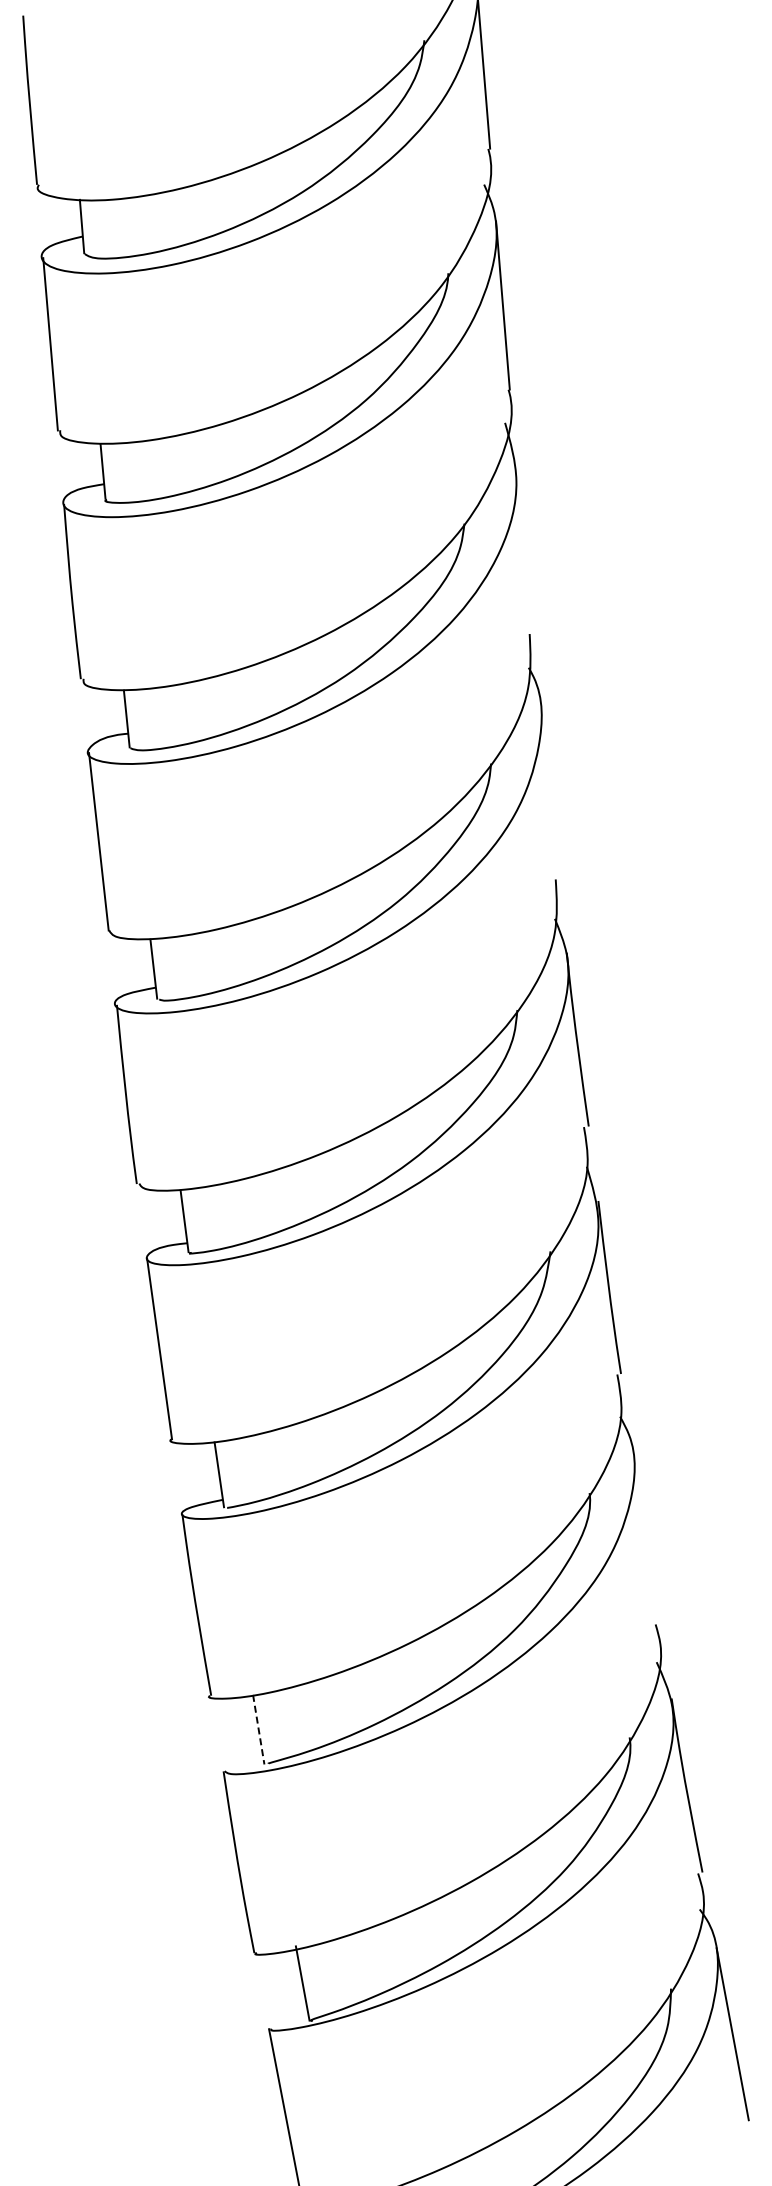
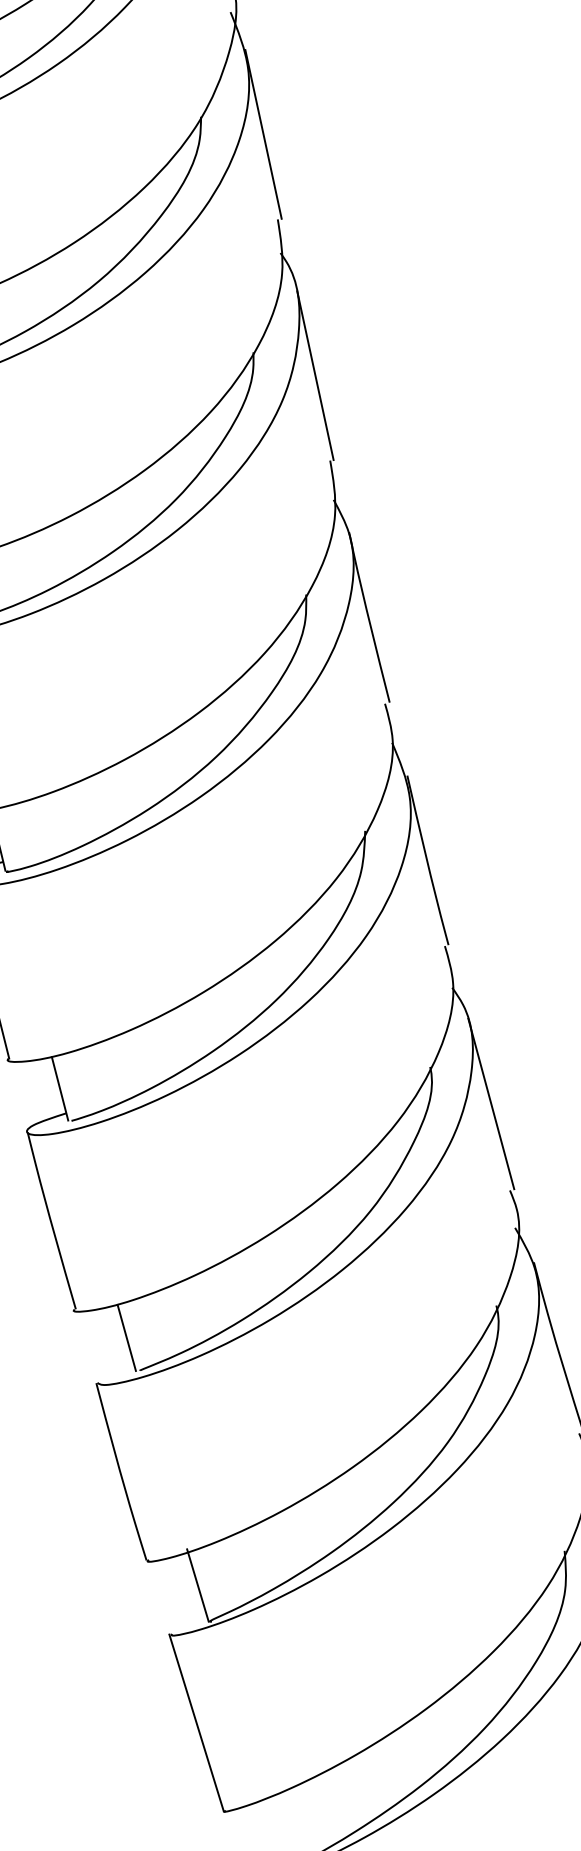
line: (524, 547) -> (263, 133), added
line: (550, 793) -> (315, 375), added
line: (645, 1536) -> (490, 1104), added
line: (258, 1729) -> (126, 1337), dashed -> solid

